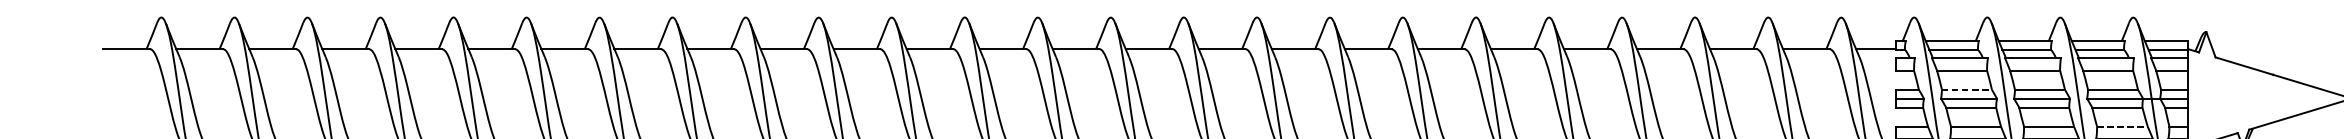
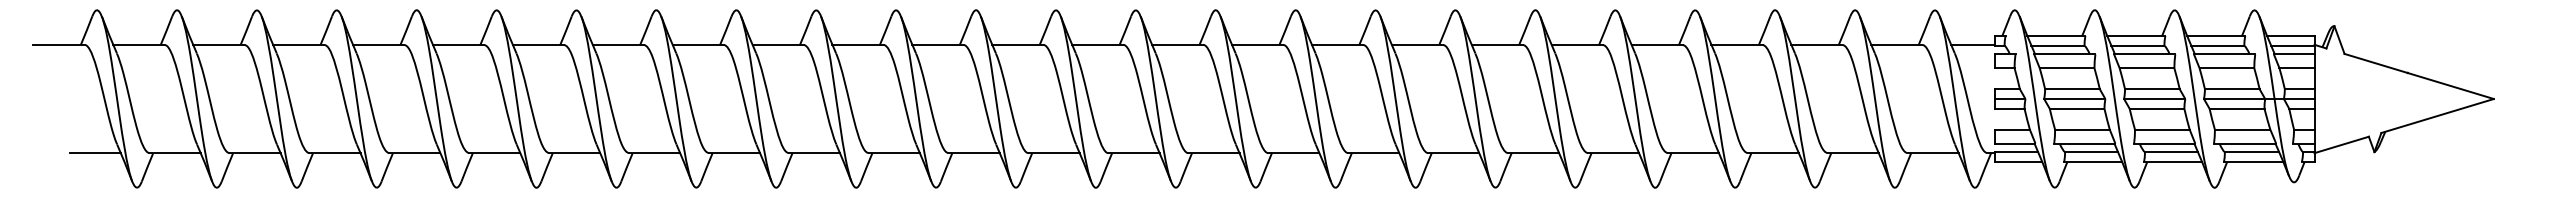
line: (1966, 89) -> (2072, 89), dashed -> solid
line: (2122, 126) -> (2242, 129), dashed -> solid

